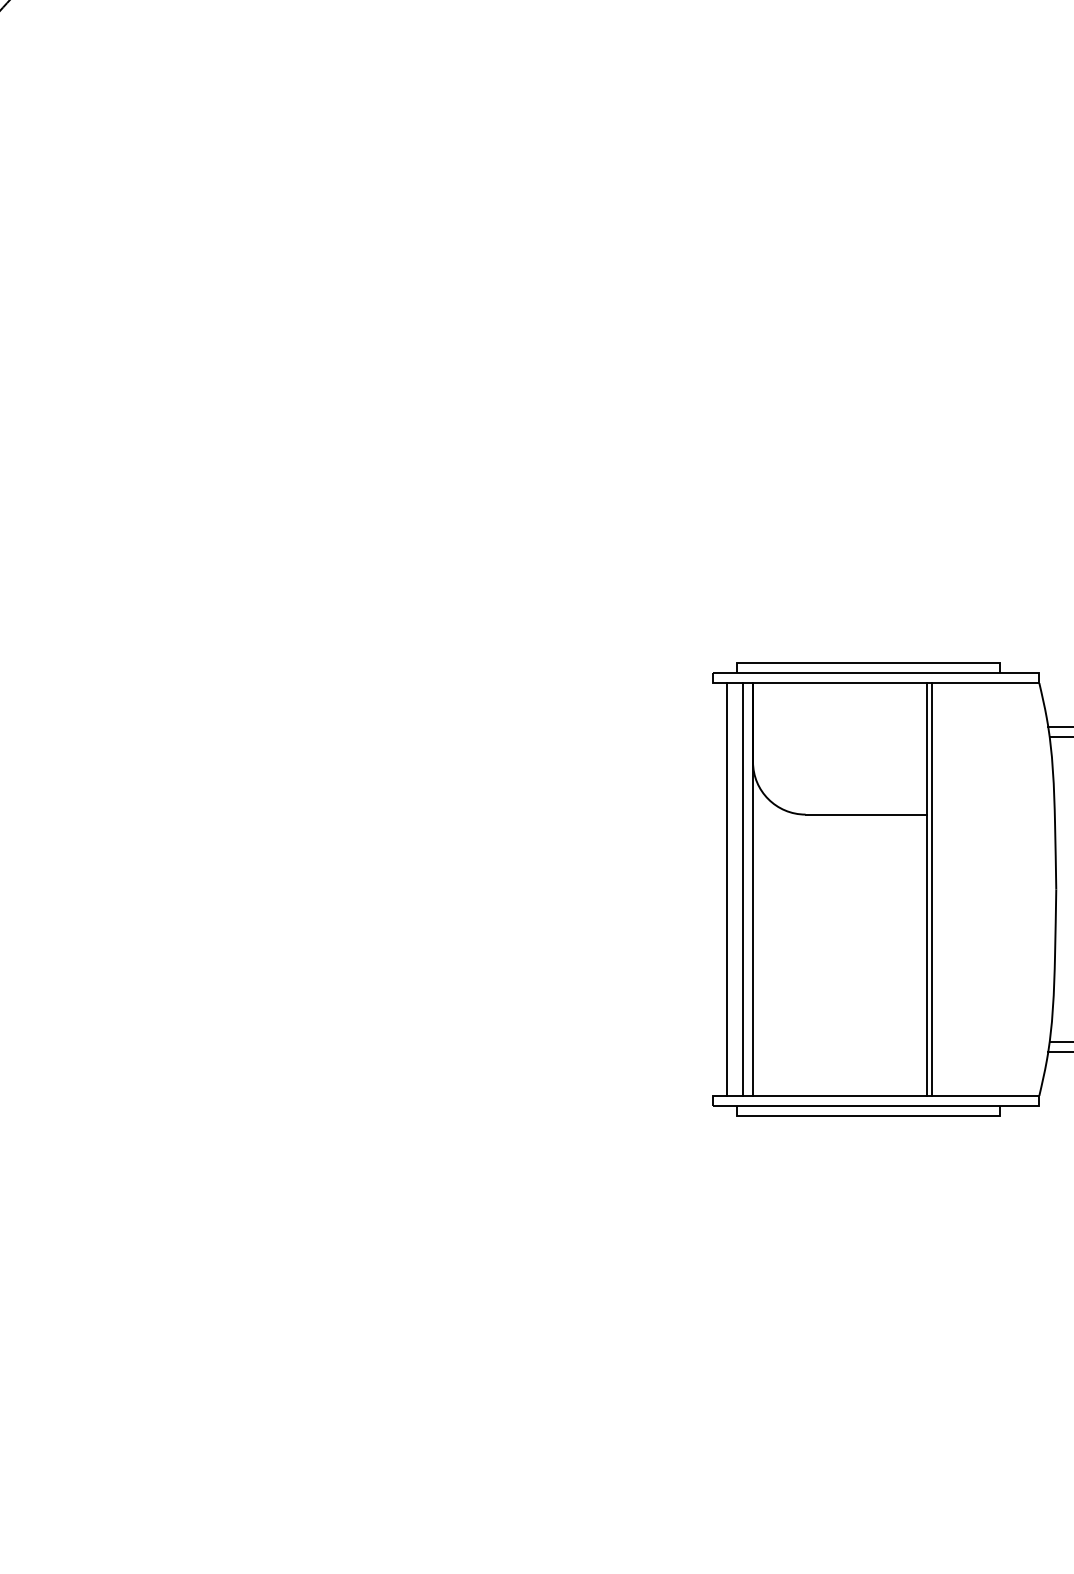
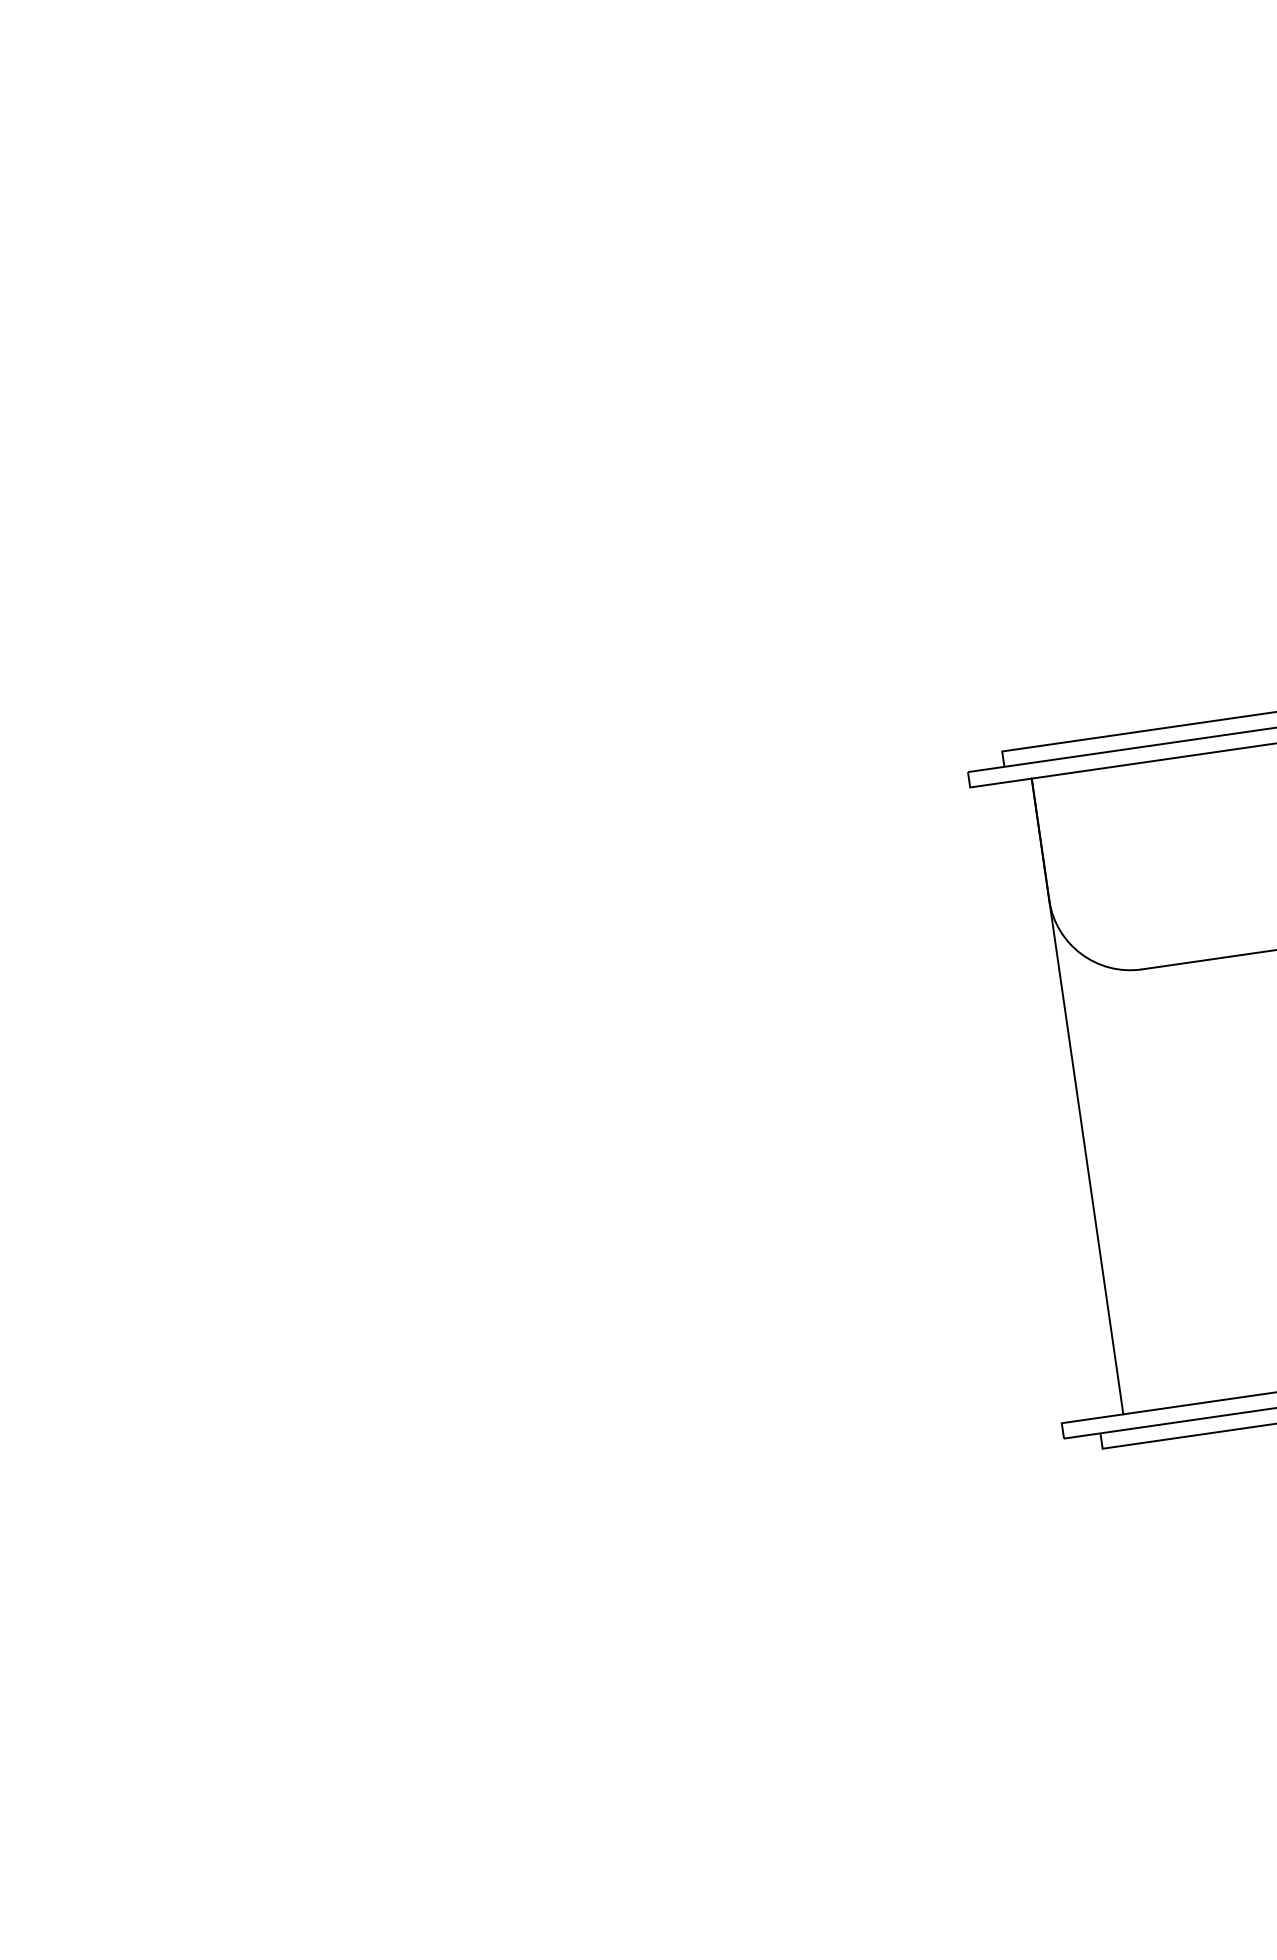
line: (727, 889) -> (1038, 1102), removed
line: (743, 889) -> (1062, 1098), removed

